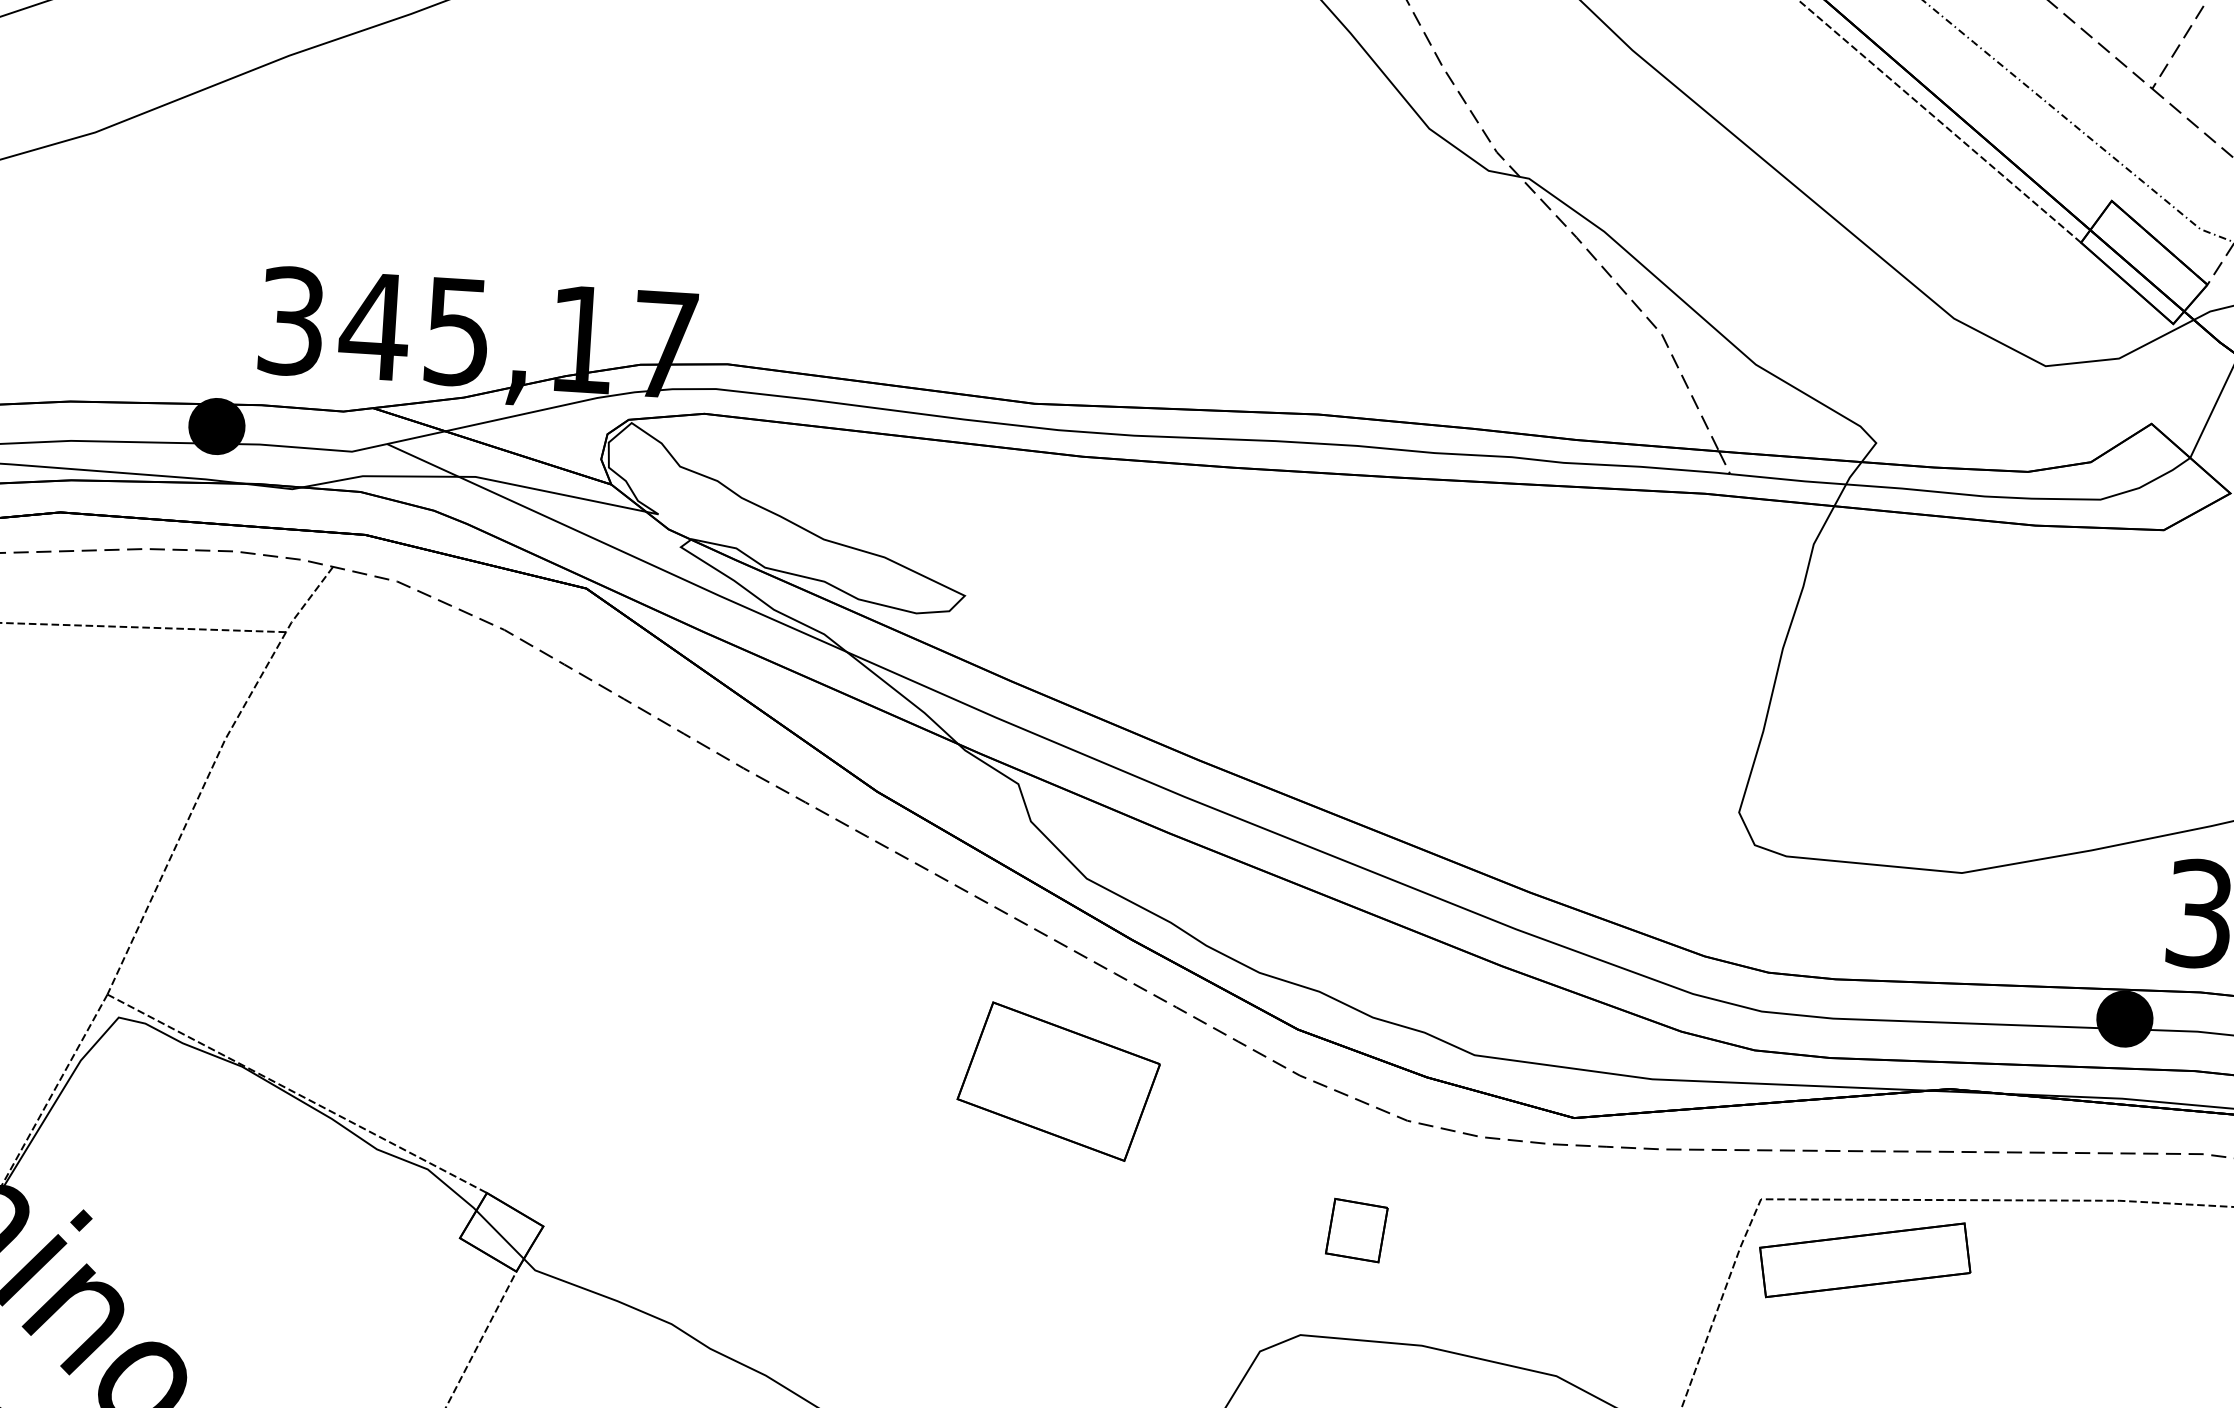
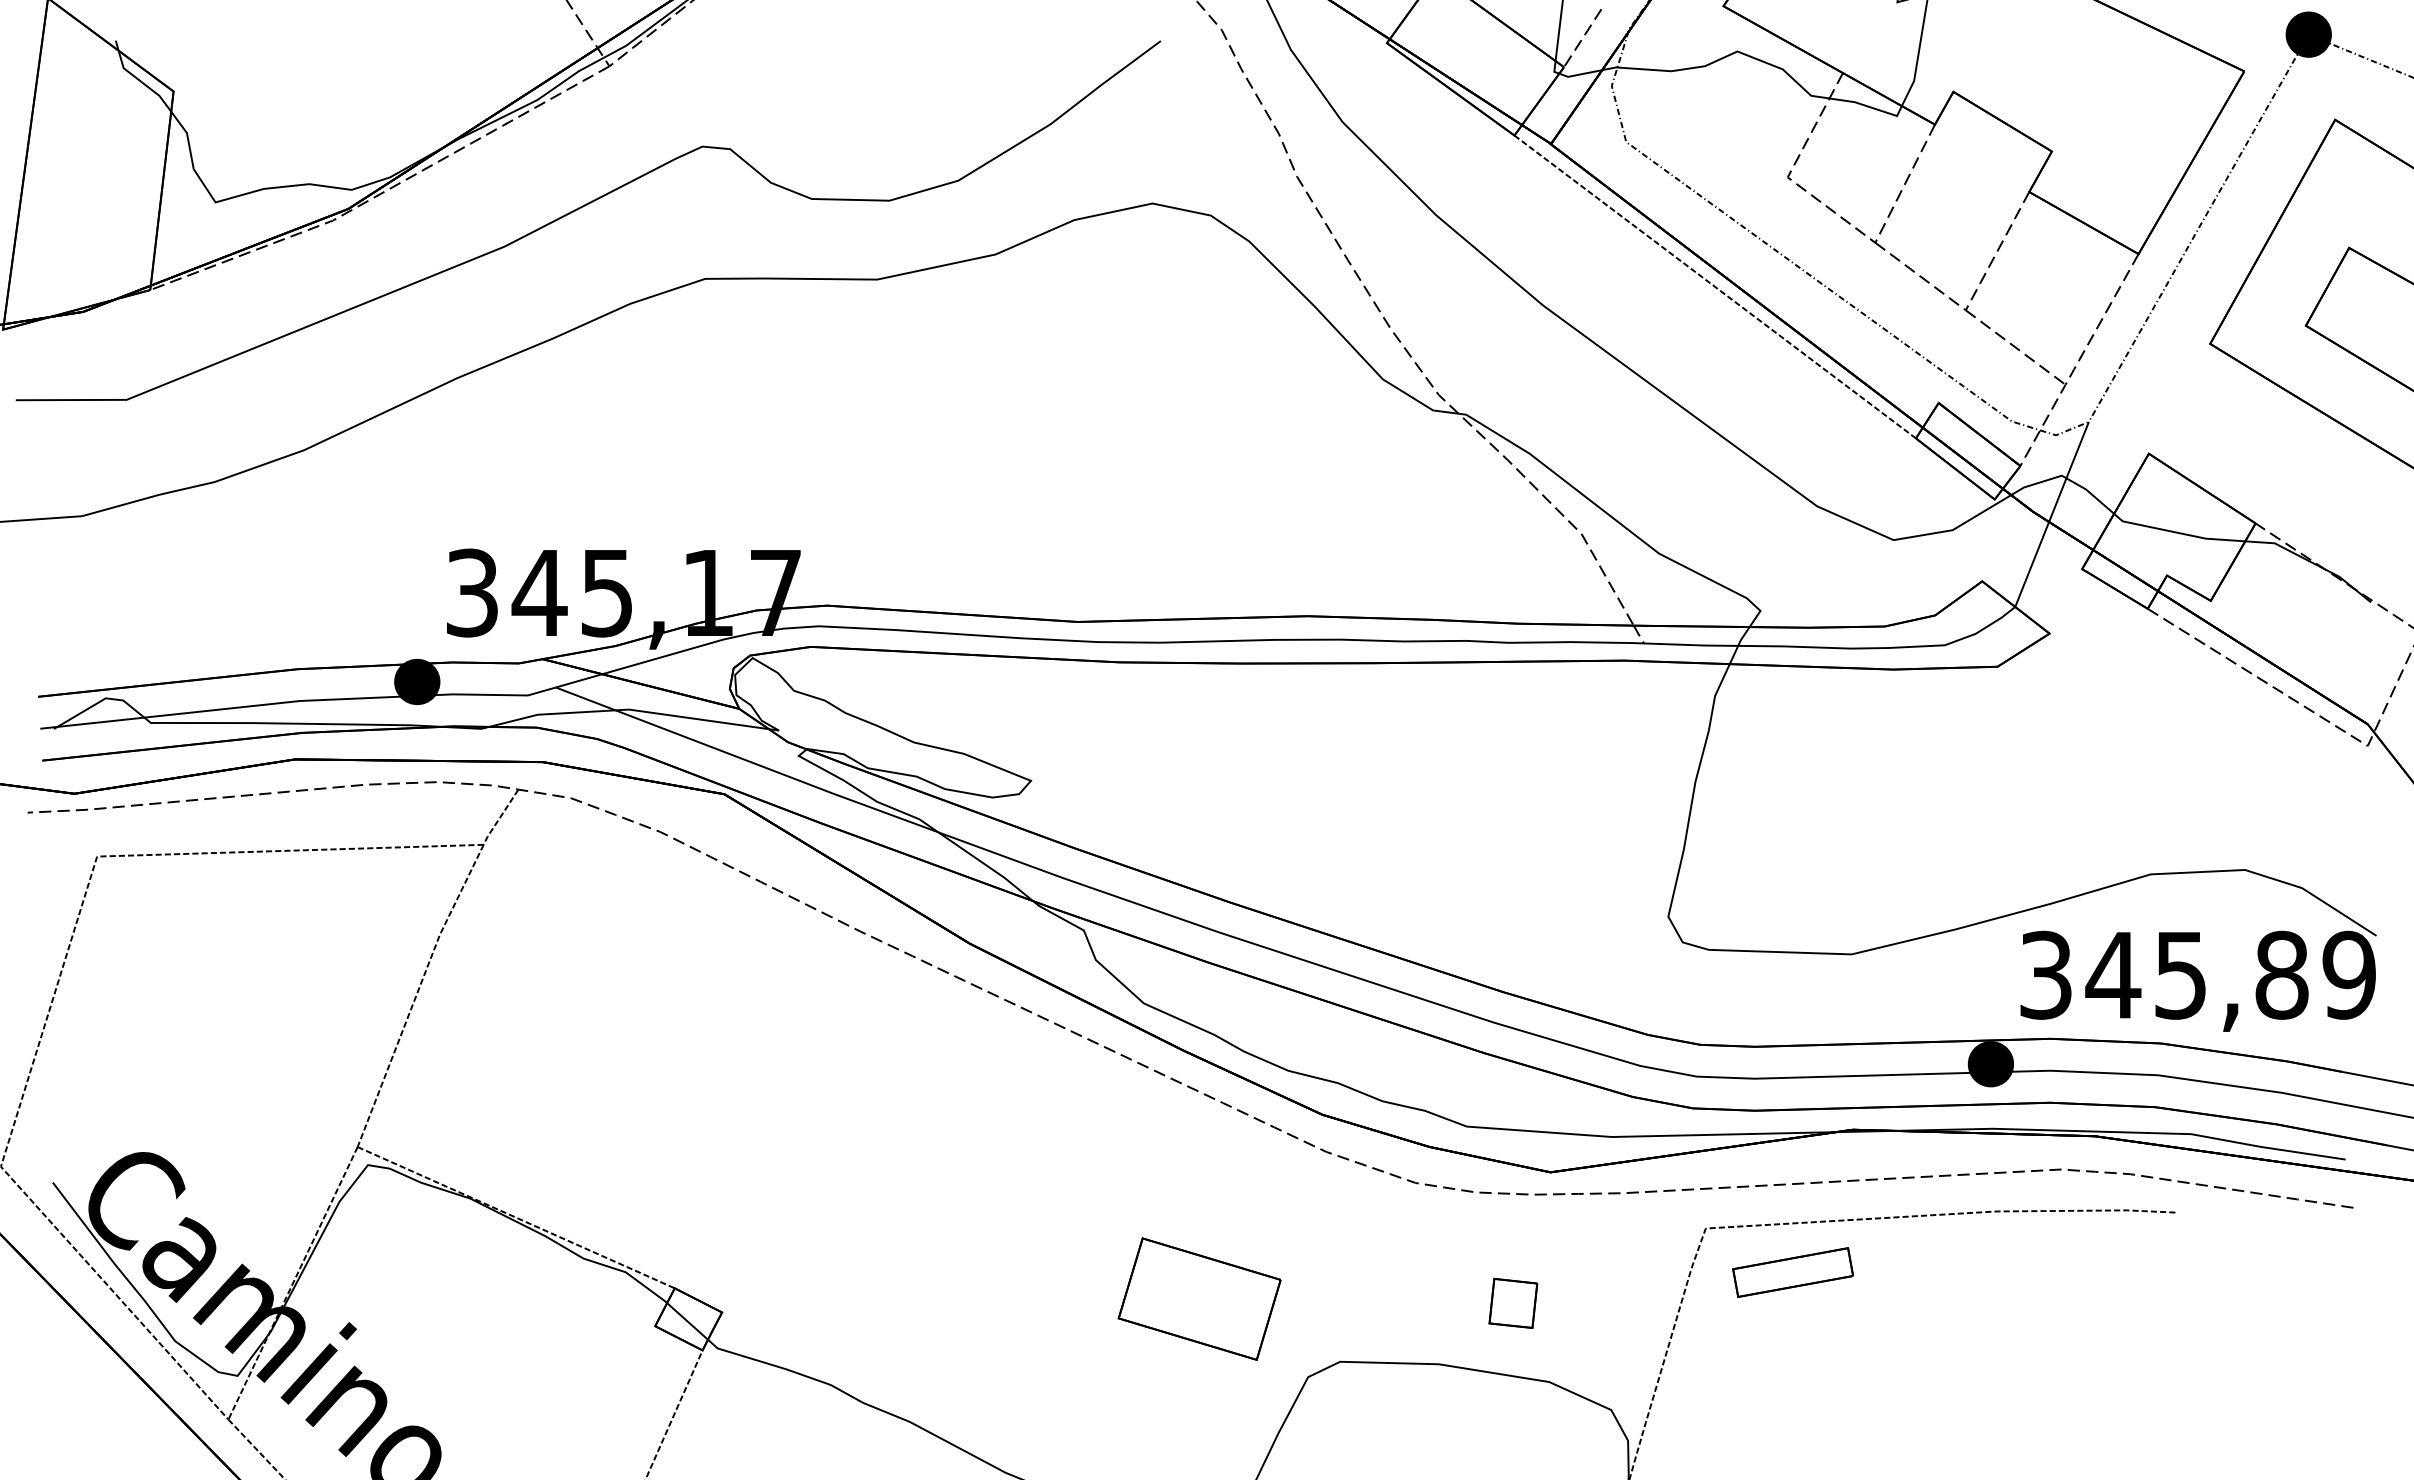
part: (1058, 1080) -> (1199, 1298), moved
part: (1357, 1229) -> (1513, 1302), moved
part: (1864, 1260) -> (1792, 1272), size x0.7

